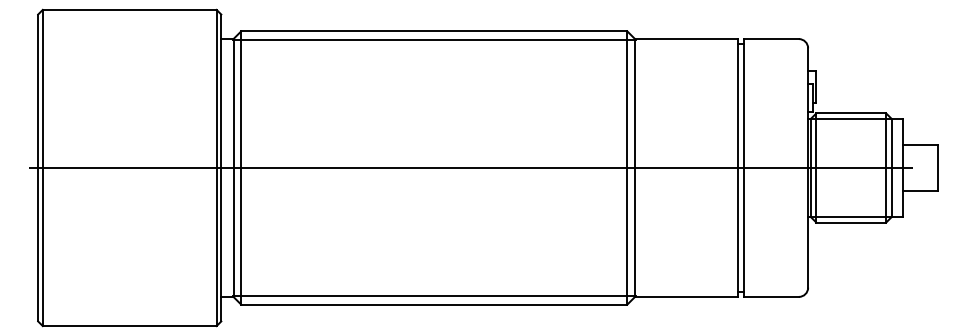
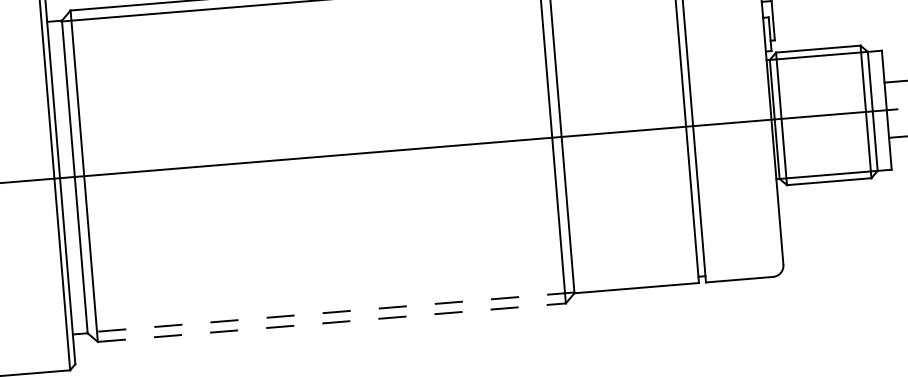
line: (433, 296) -> (330, 312), solid -> dashed
line: (434, 304) -> (332, 322), solid -> dashed

